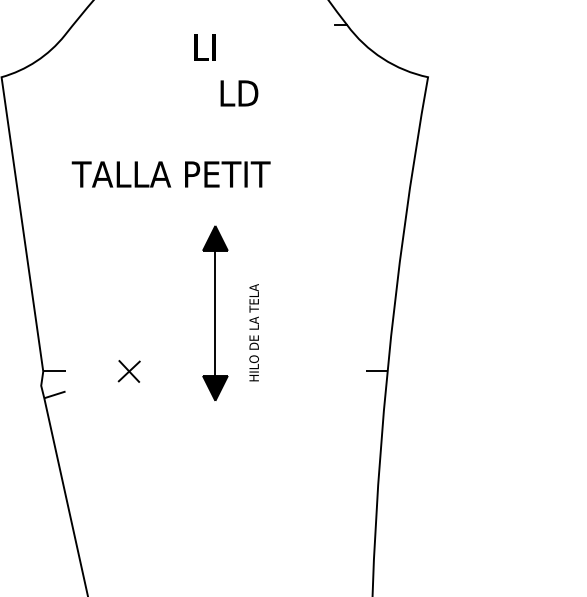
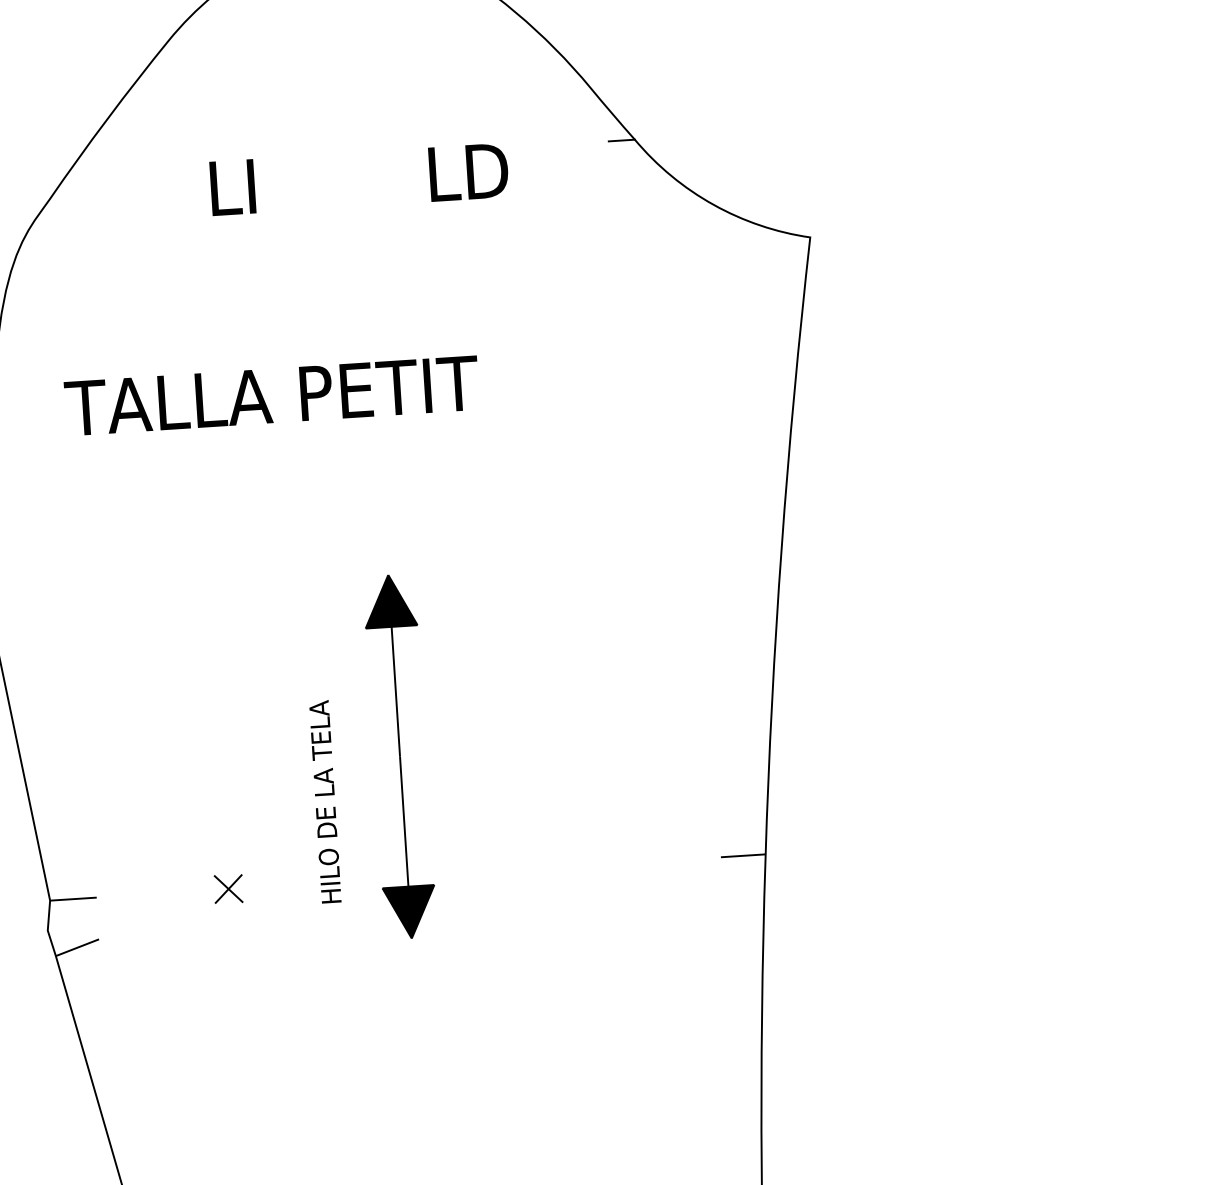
text: (204, 47) -> (231, 187), moved
text: (239, 93) -> (468, 172), moved
text: (170, 174) -> (270, 396), moved
text: (253, 332) -> (323, 801), moved
part: (128, 371) -> (227, 889), size x0.62

